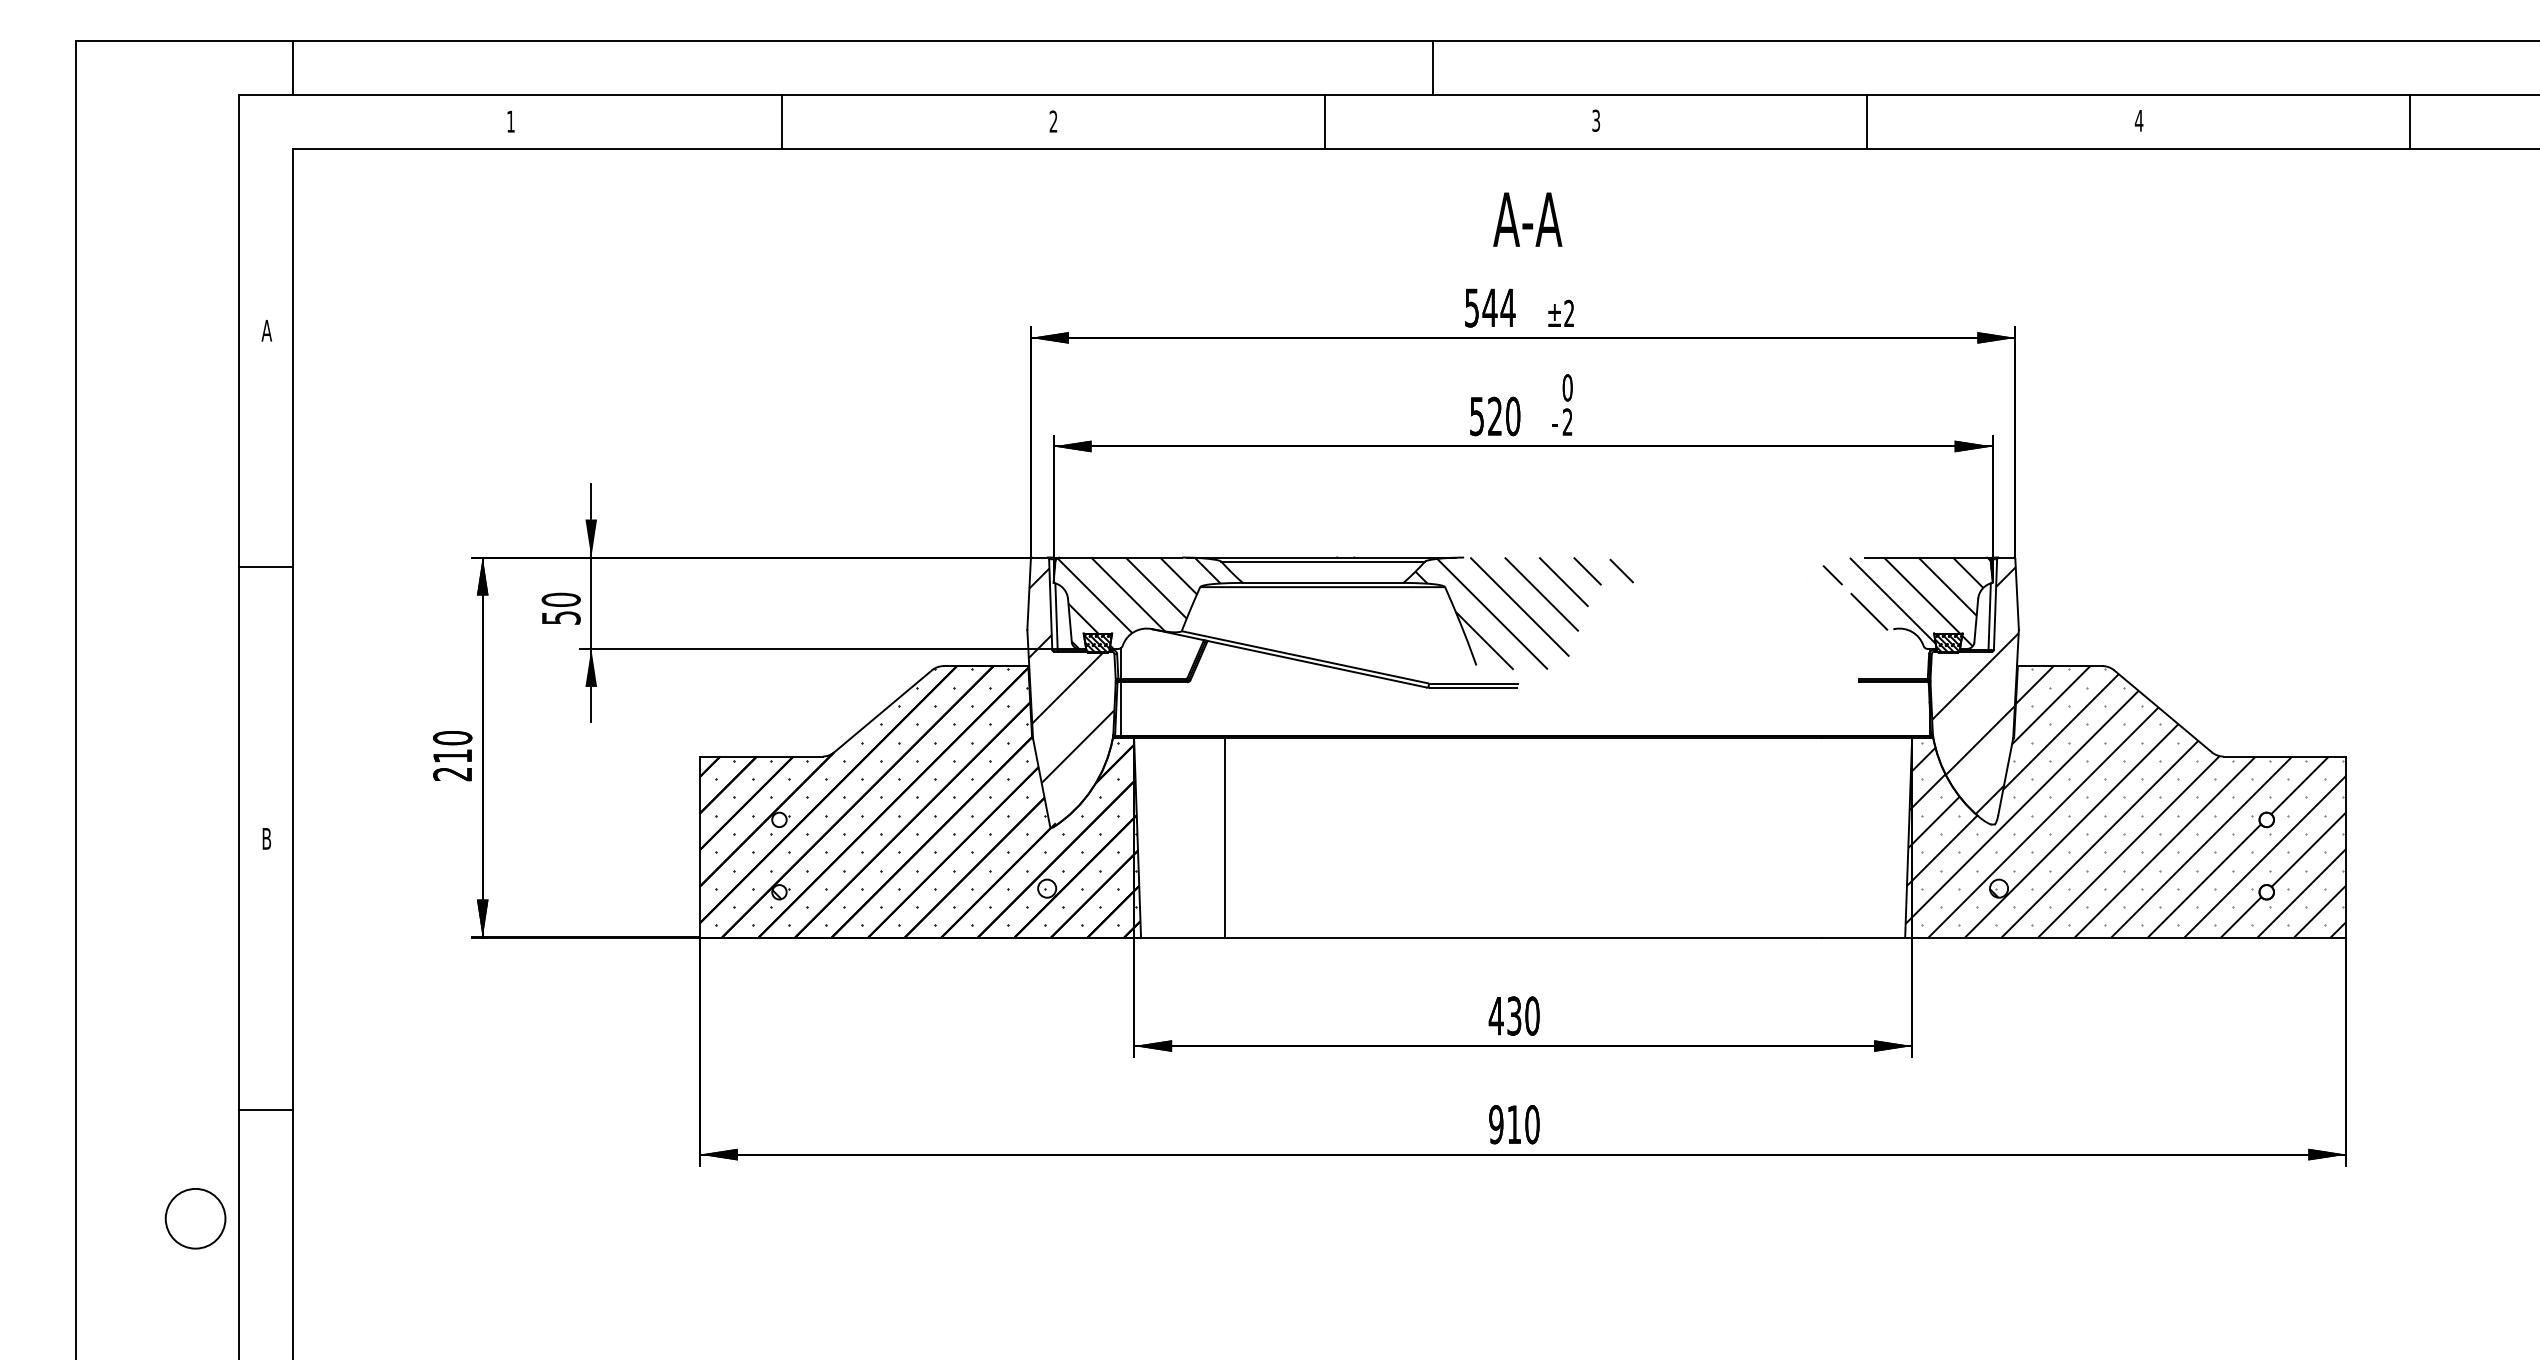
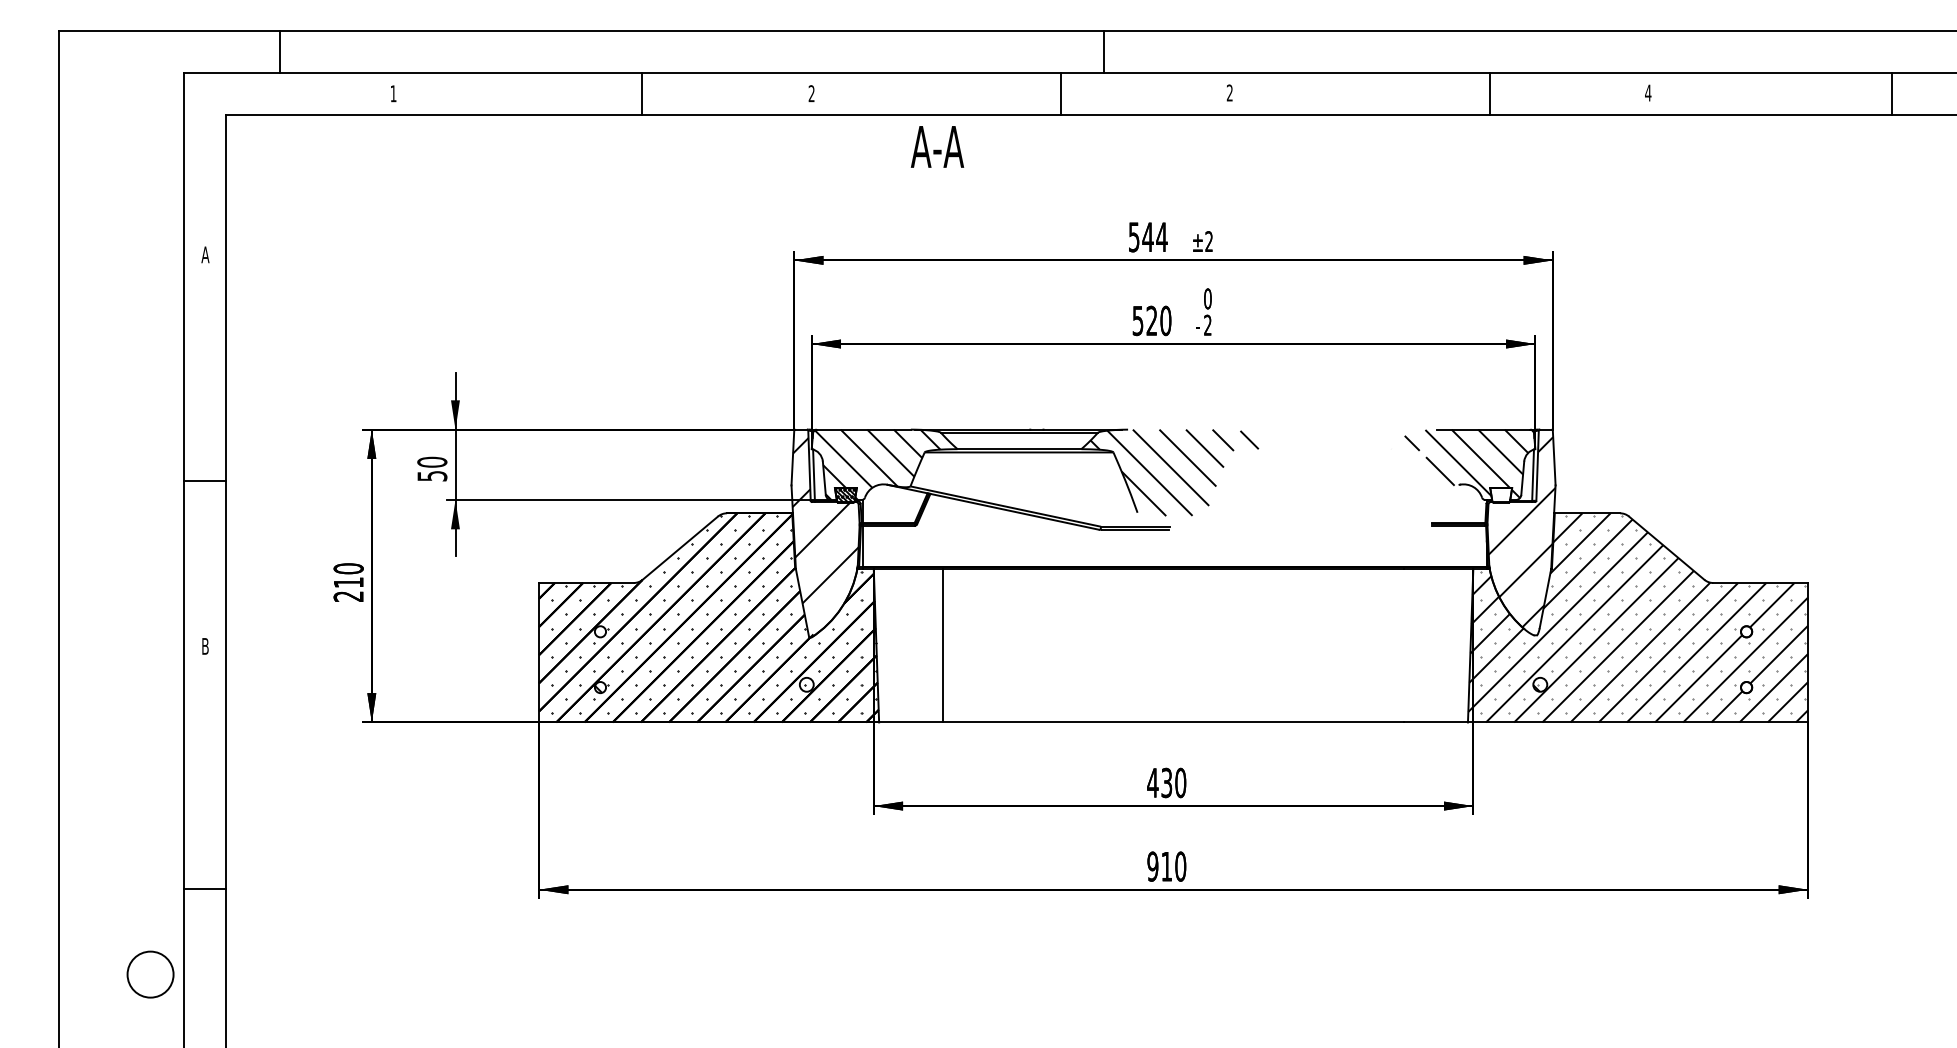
line: (293, 67) -> (279, 52), moved
text: (1596, 120) -> (1230, 92), 3 -> 2
line: (781, 122) -> (641, 94), moved
line: (1324, 122) -> (1061, 94), moved
line: (1867, 122) -> (1489, 94), moved
line: (2410, 122) -> (1892, 94), moved
text: (1527, 219) -> (937, 146), moved
line: (266, 567) -> (205, 481), moved
hatch: (1948, 642) -> (1501, 495), removed
line: (266, 1110) -> (205, 888), moved
circle: (195, 1218) -> (150, 974), moved

